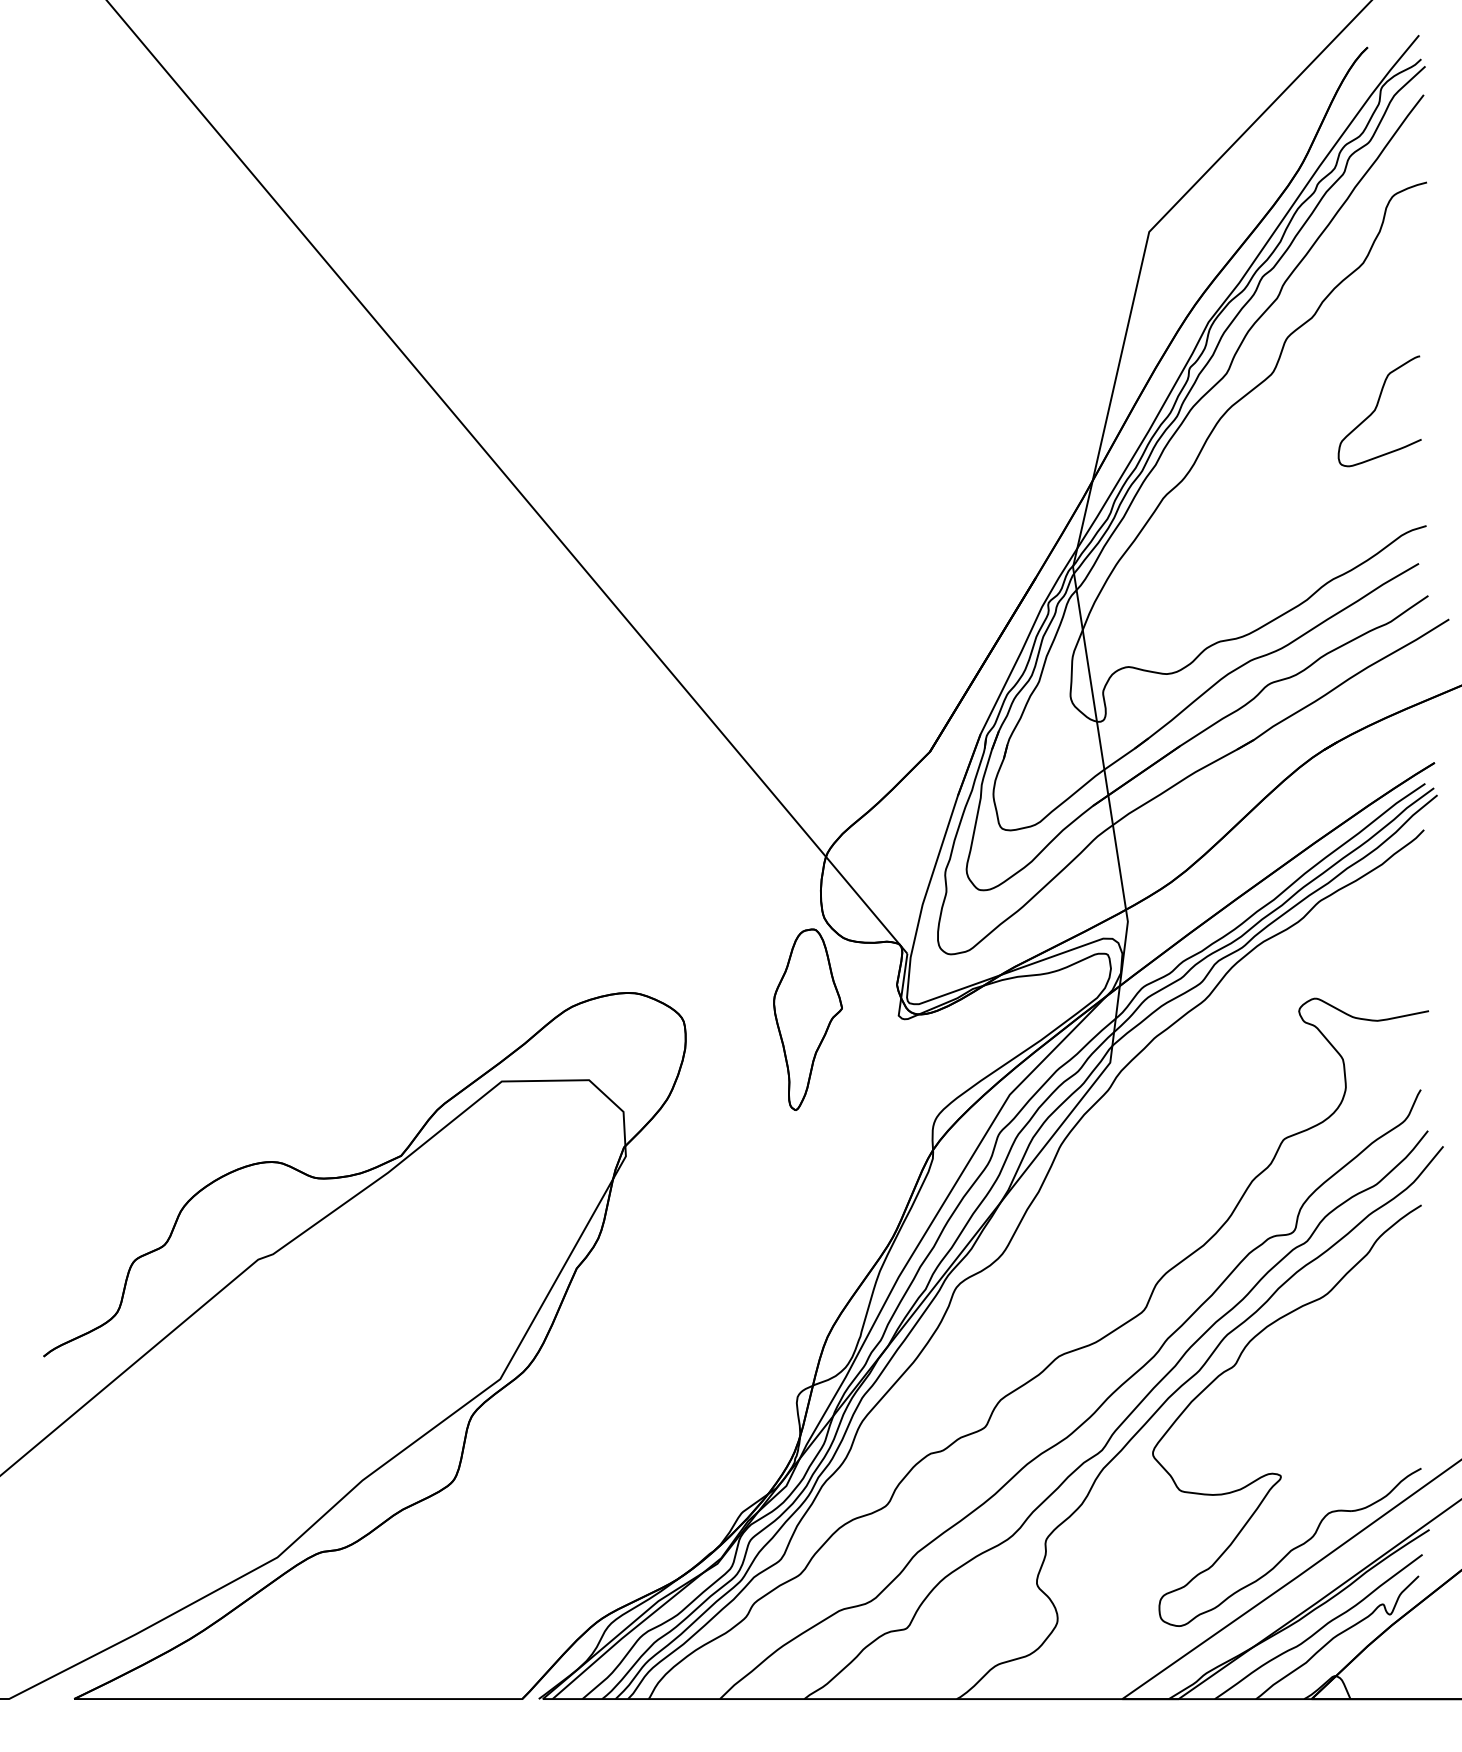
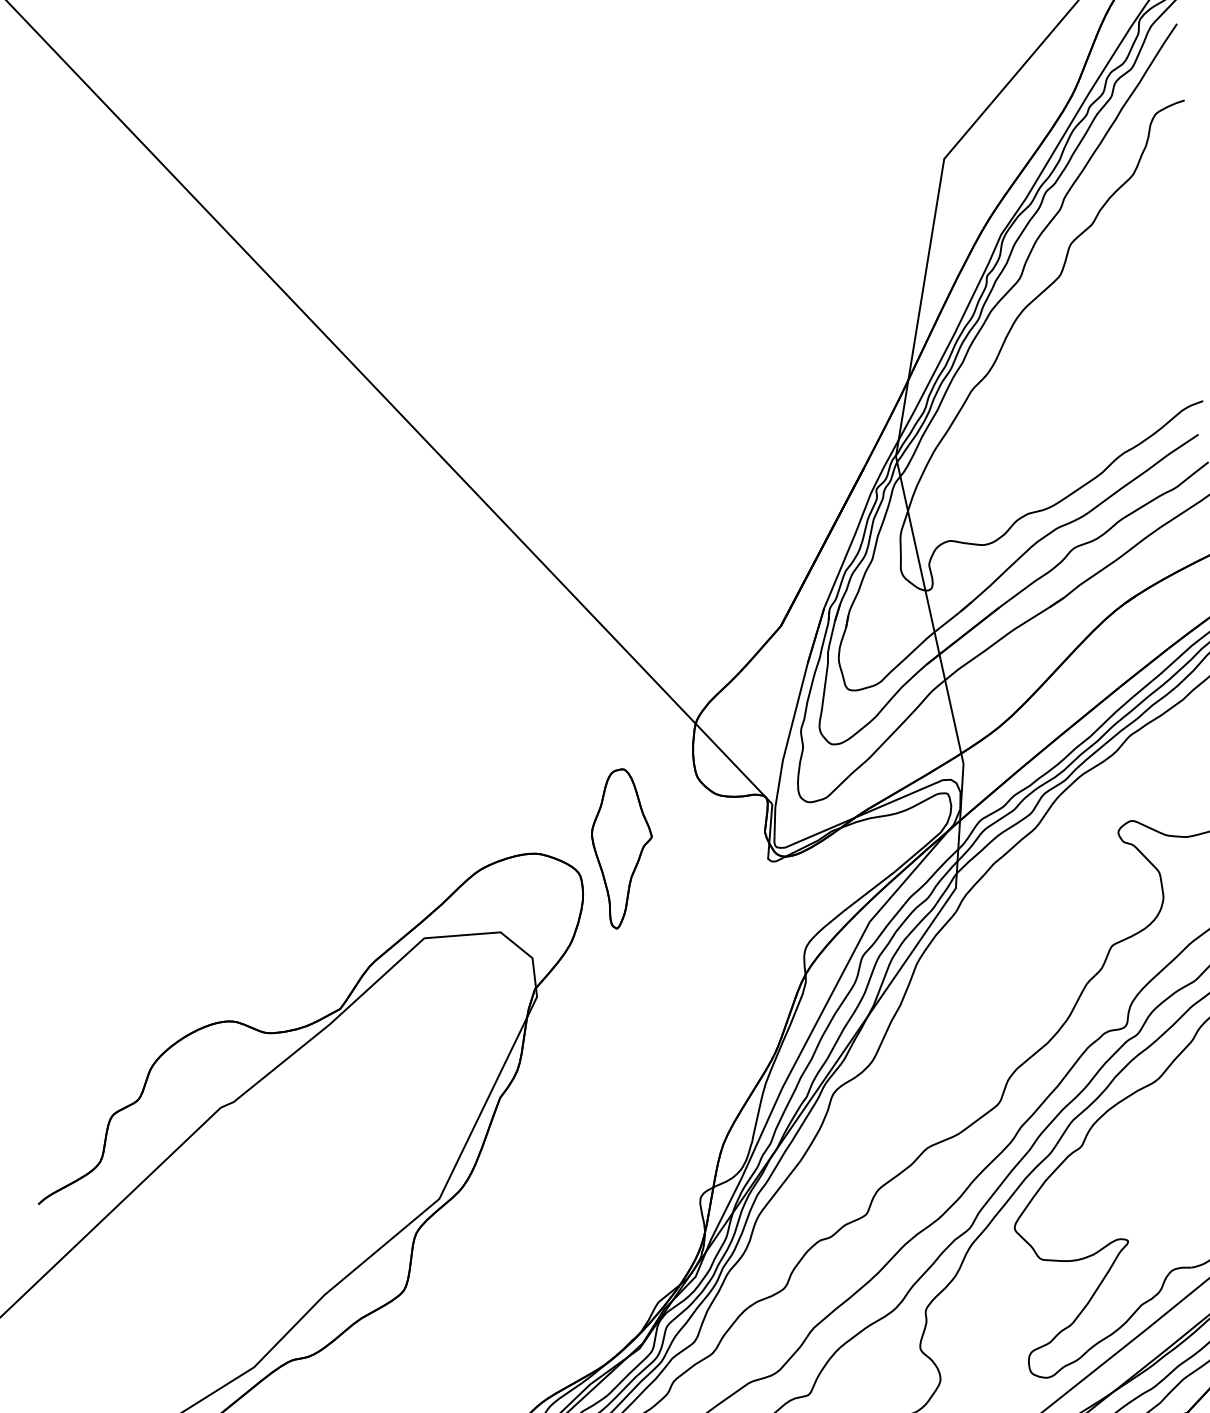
curve: (1376, 409) -> (1152, 301), removed
part: (807, 1019) -> (622, 848), moved

